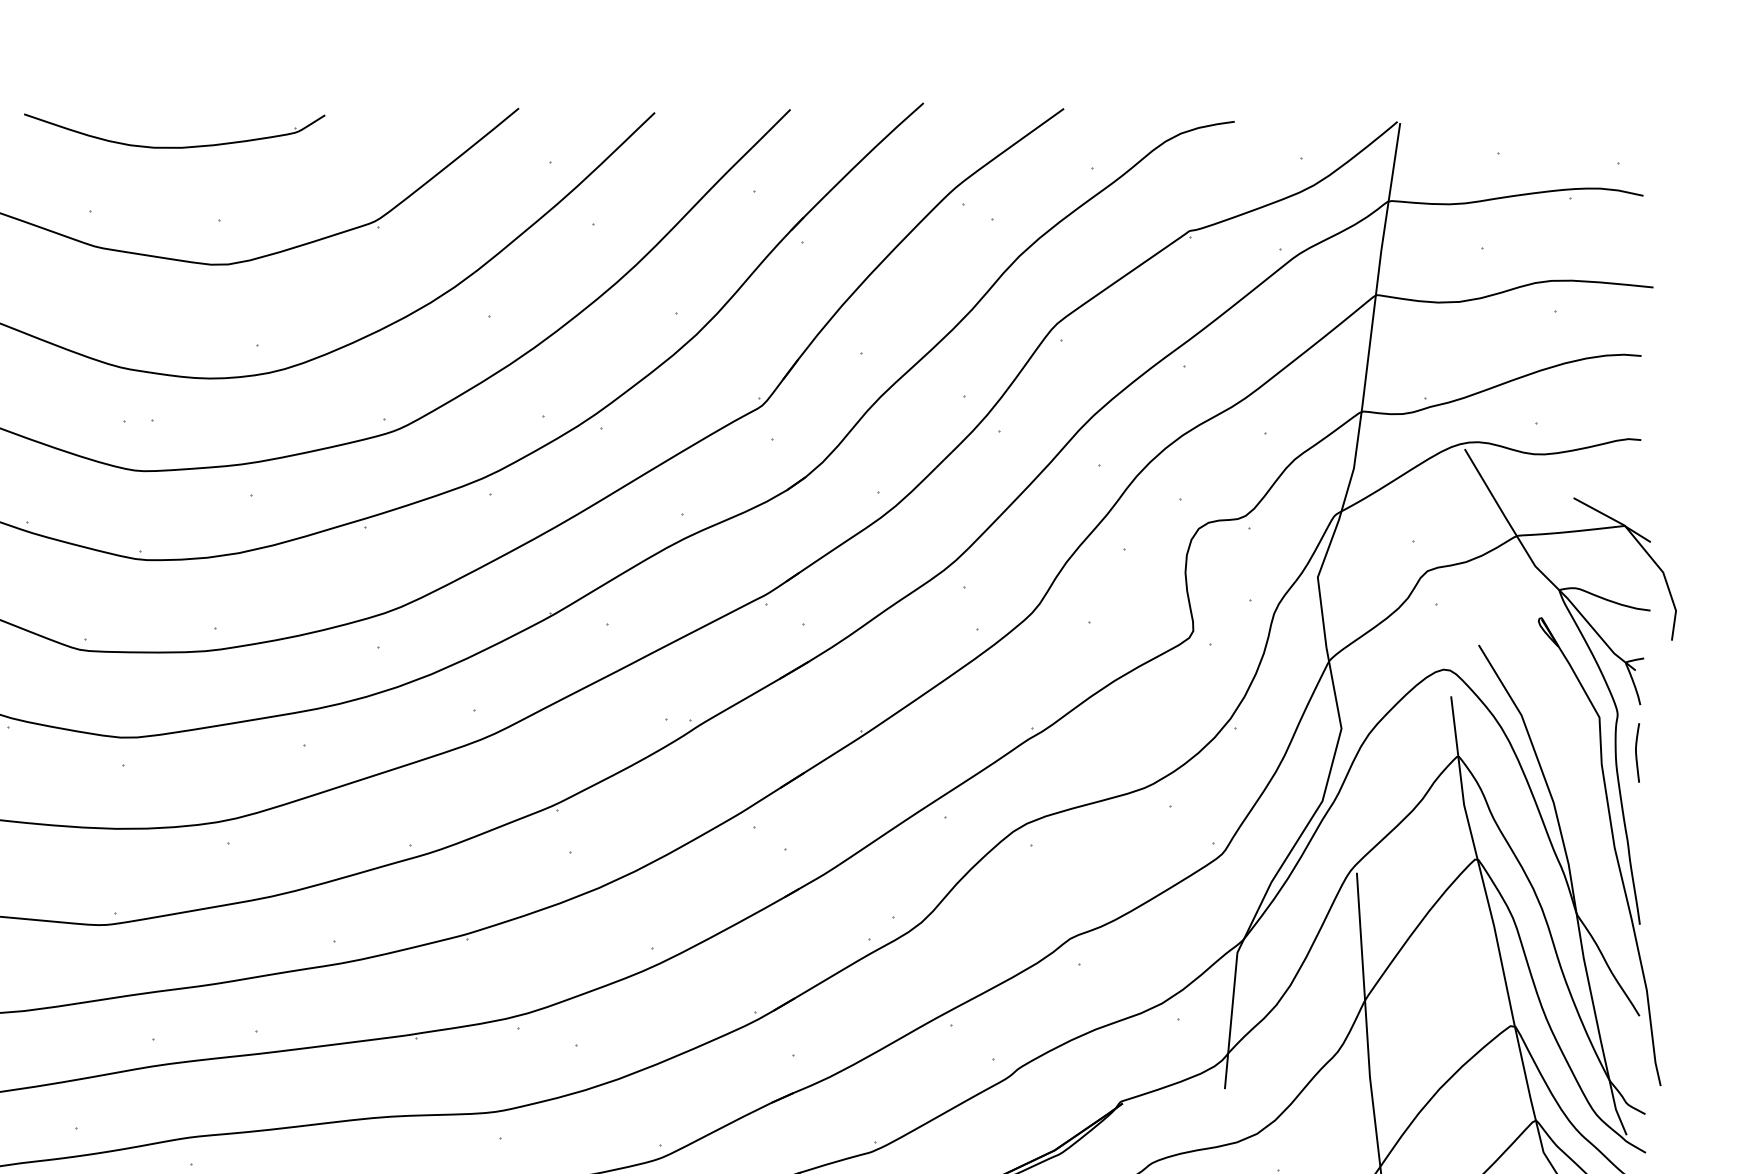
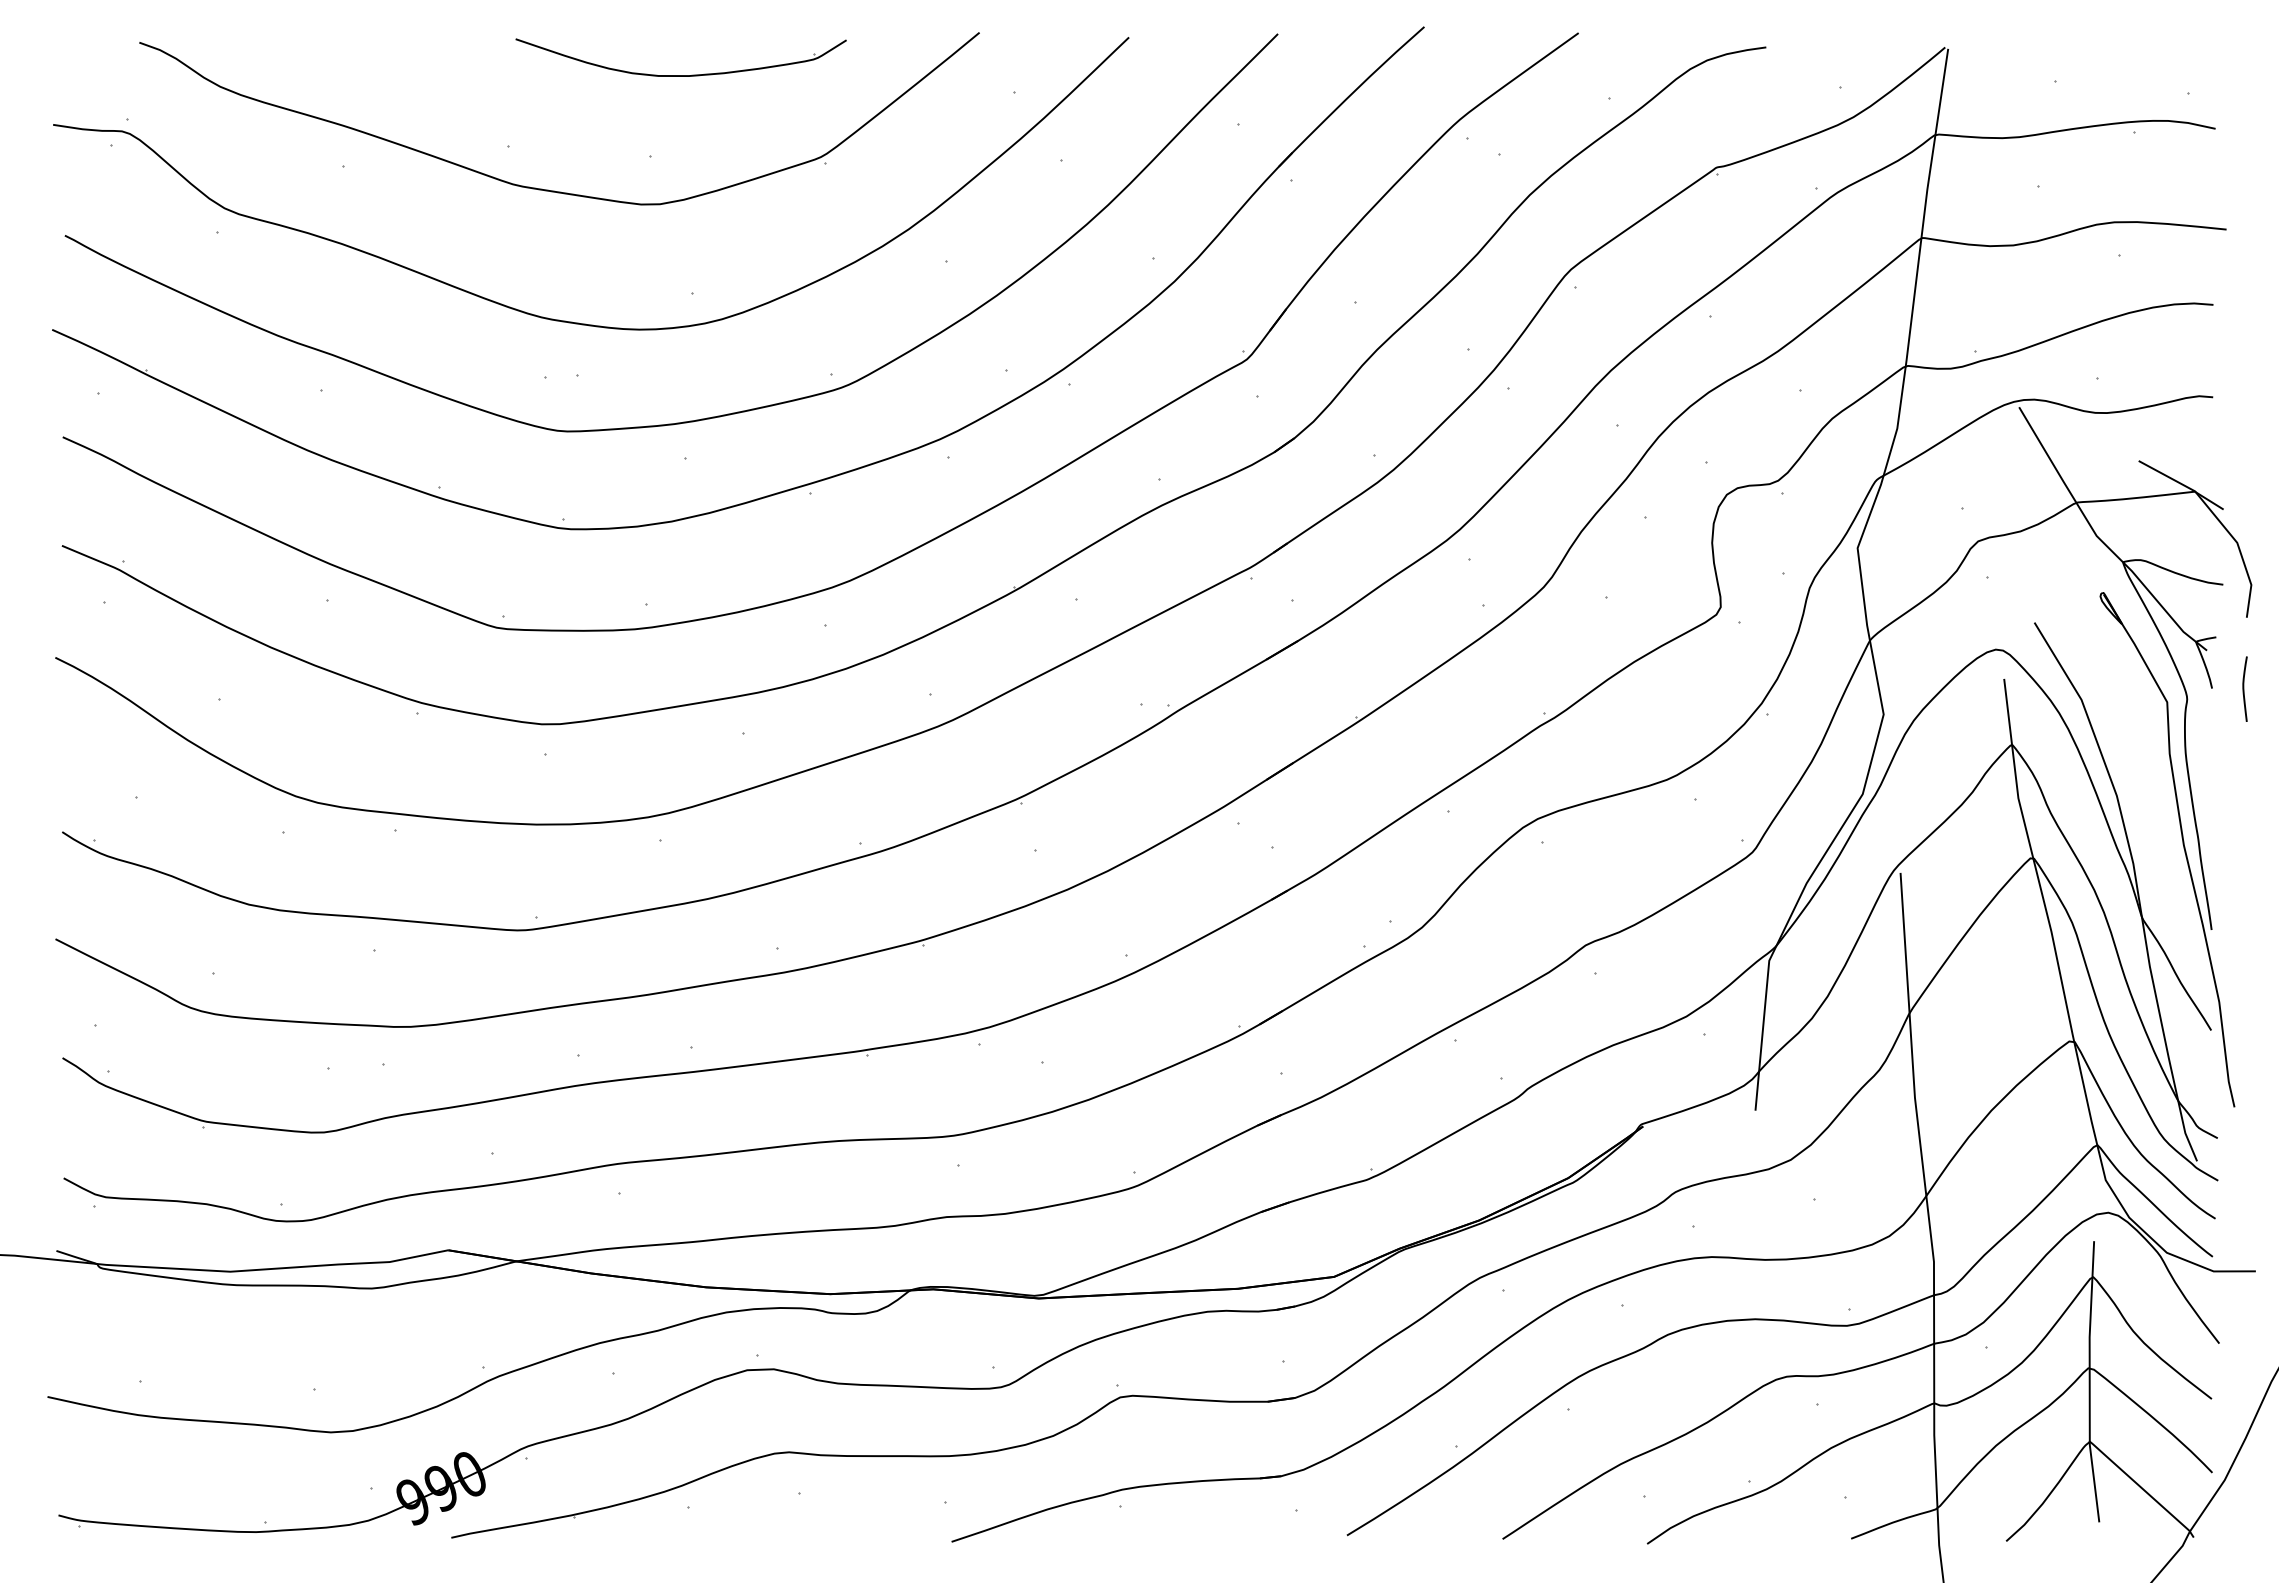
part: (174, 147) -> (680, 75), moved
curve: (1637, 752) -> (2244, 688), moved

